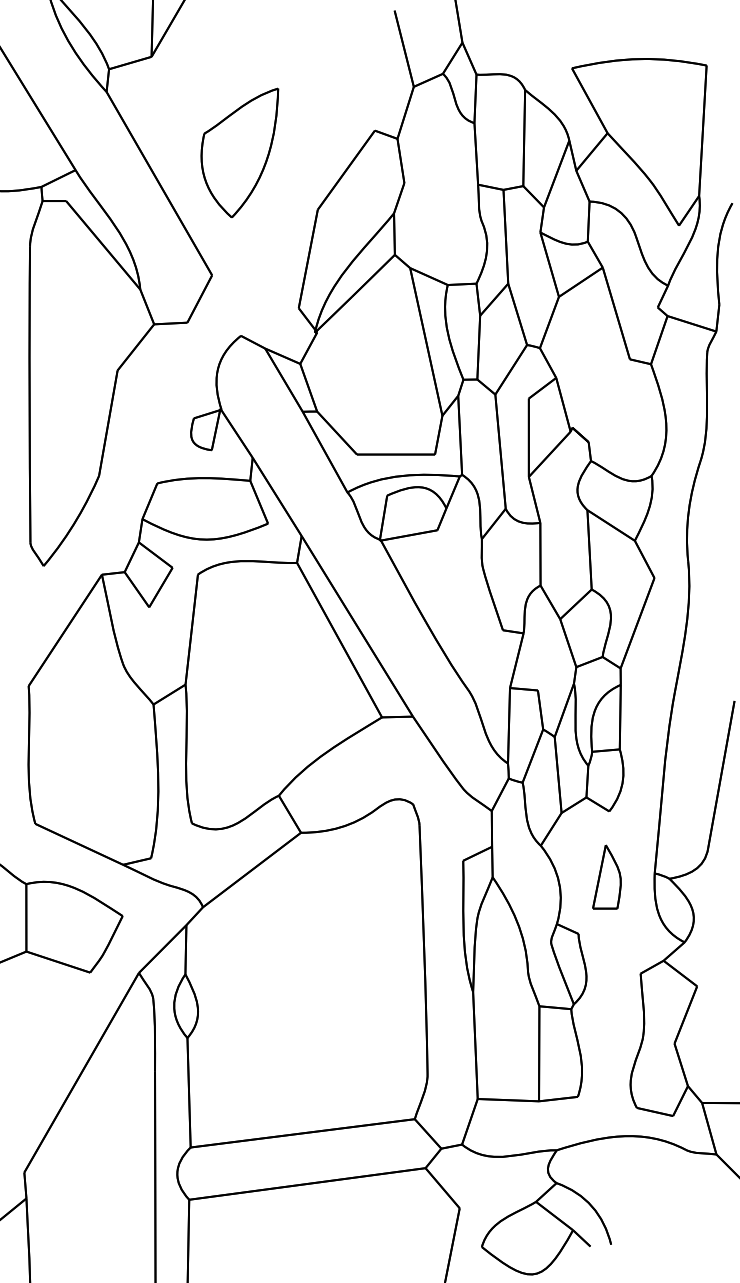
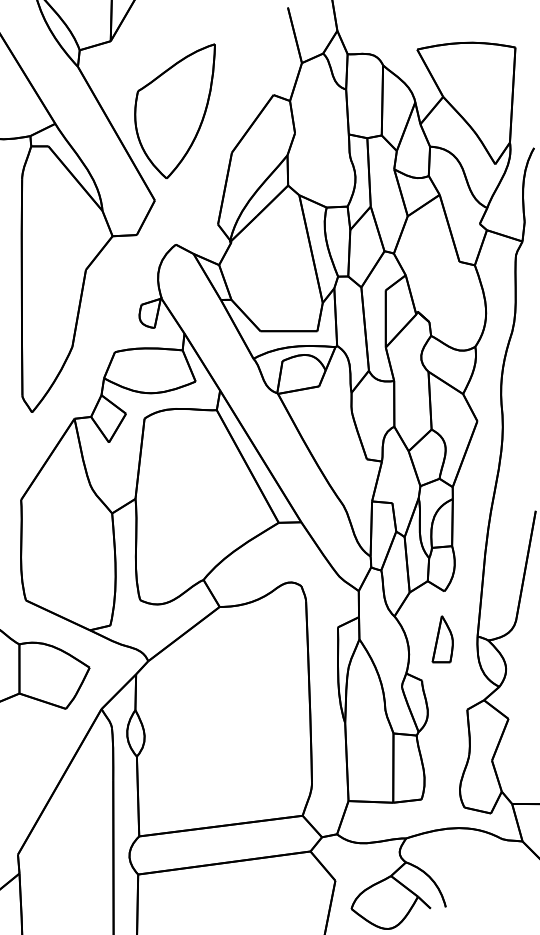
part: (239, 152) -> (174, 110), size x1.43

